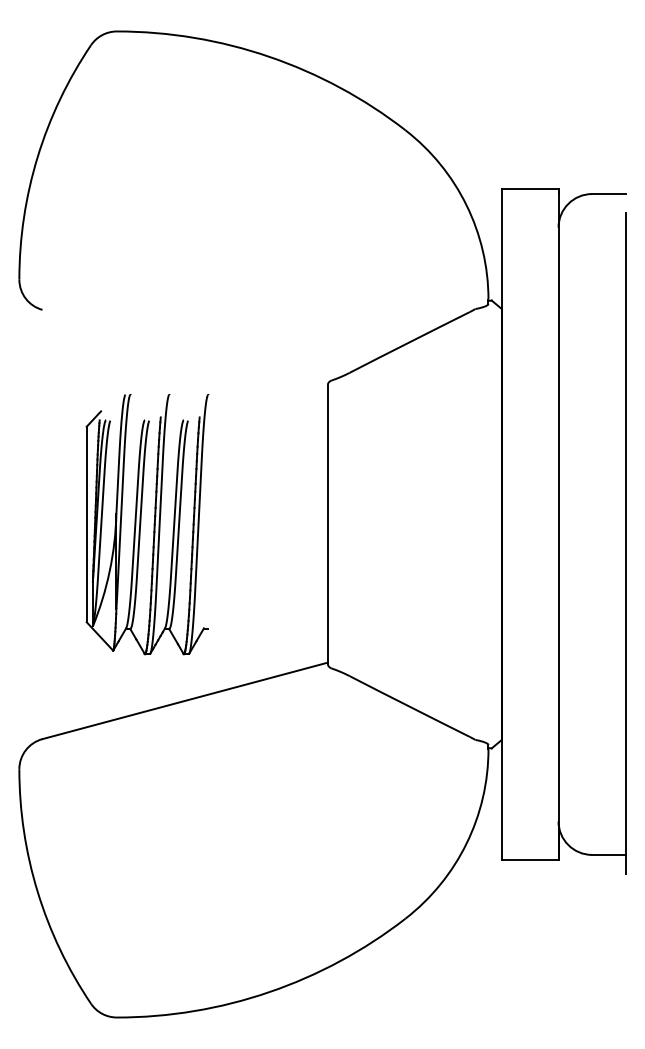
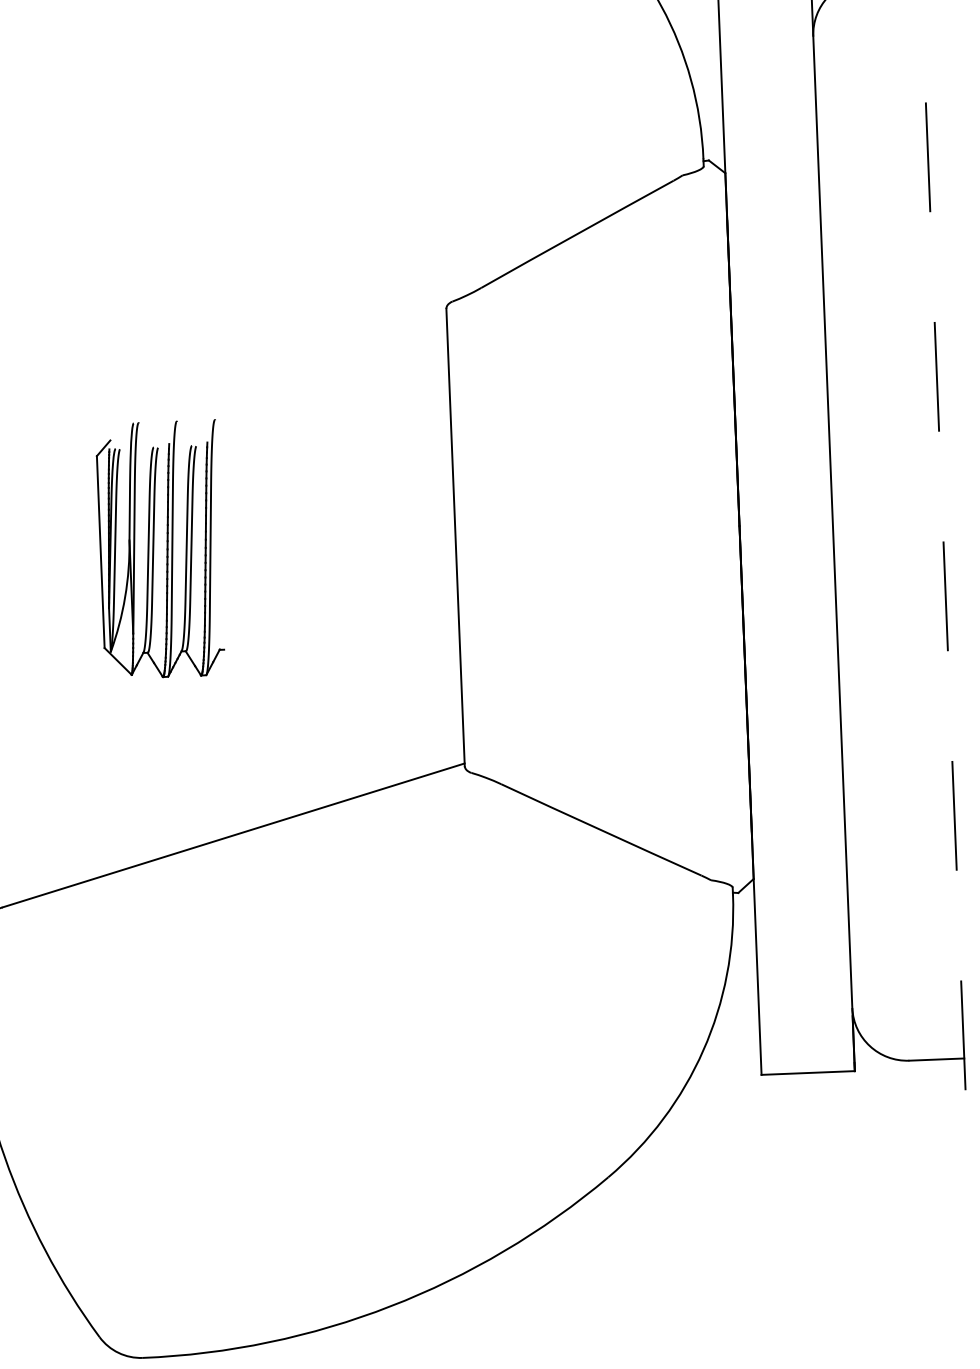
part: (147, 524) -> (160, 549), size x0.6
line: (625, 543) -> (943, 549), solid -> dashed

